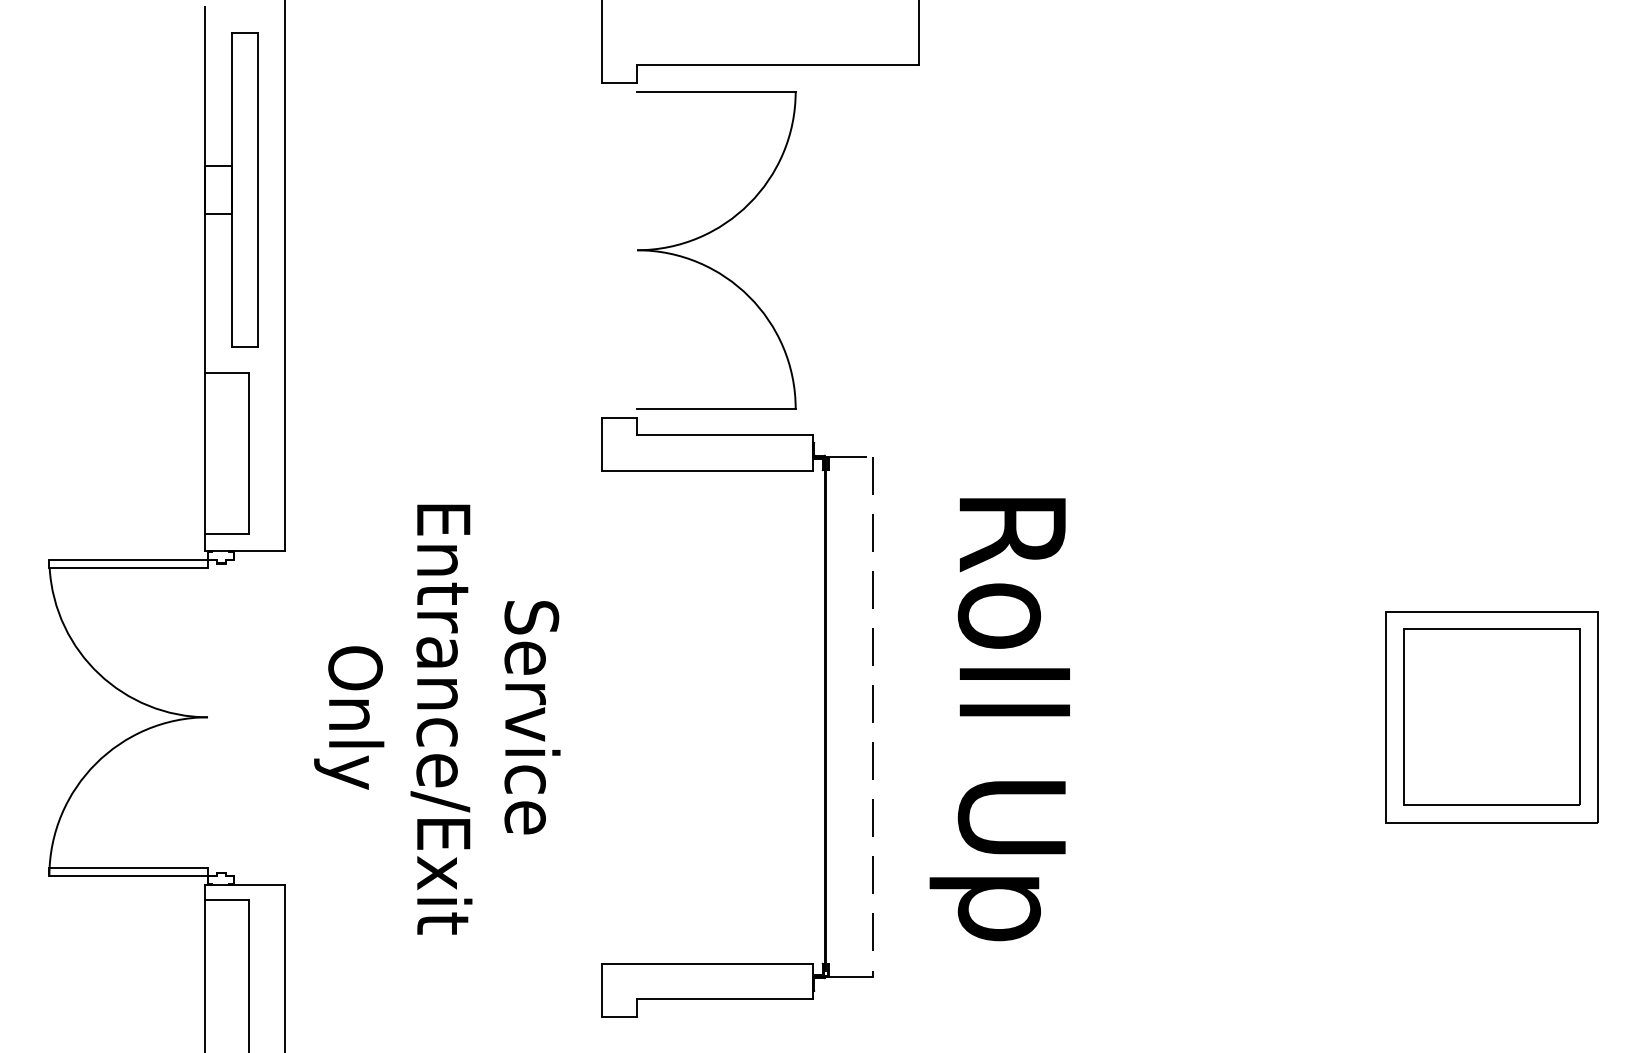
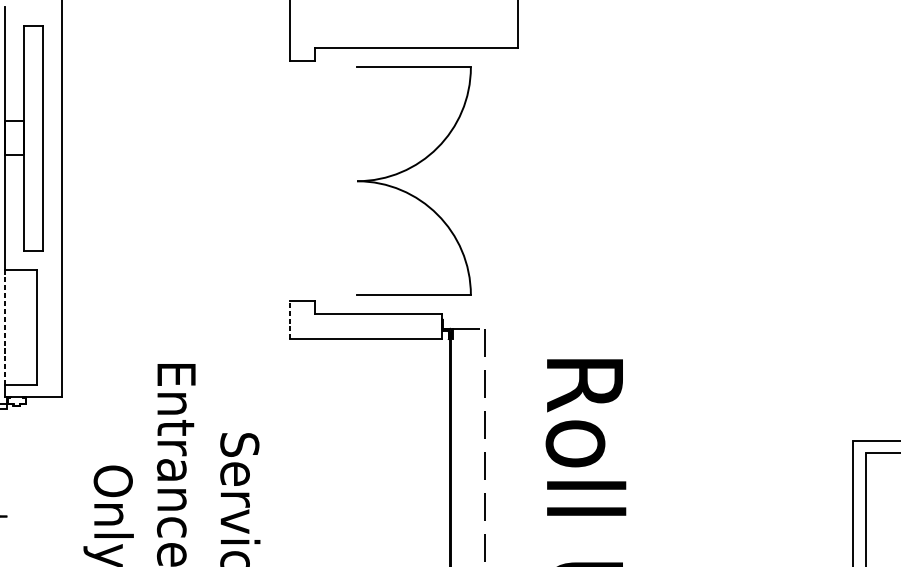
part: (709, 266) -> (409, 192), moved
line: (601, 443) -> (289, 319), solid -> dashed
line: (205, 454) -> (5, 327), solid -> dashed

